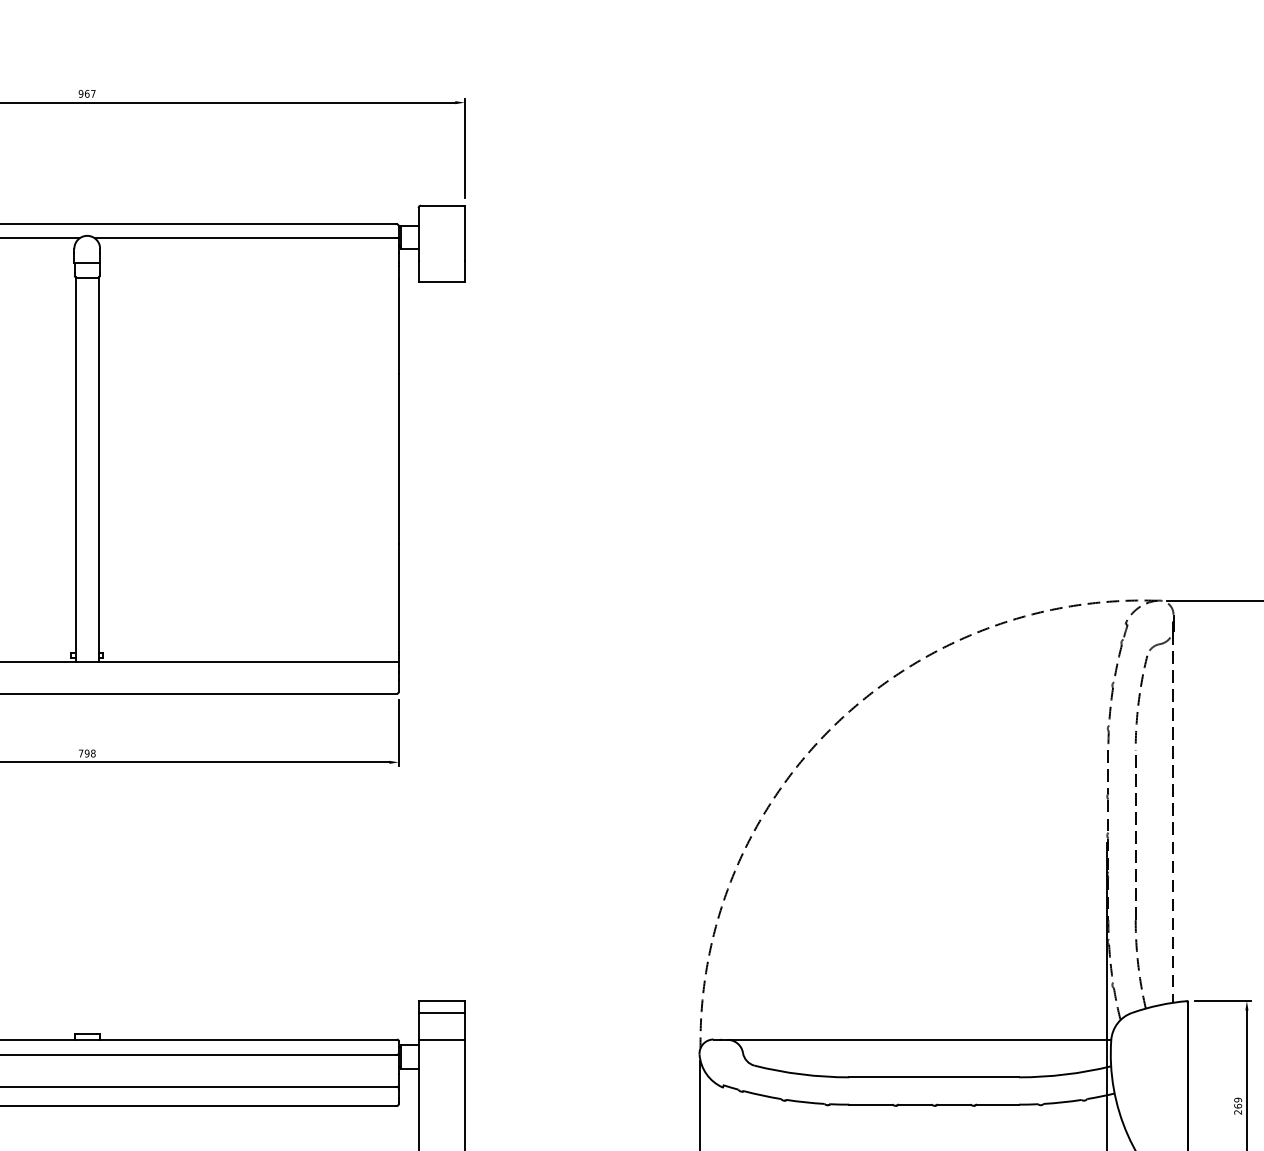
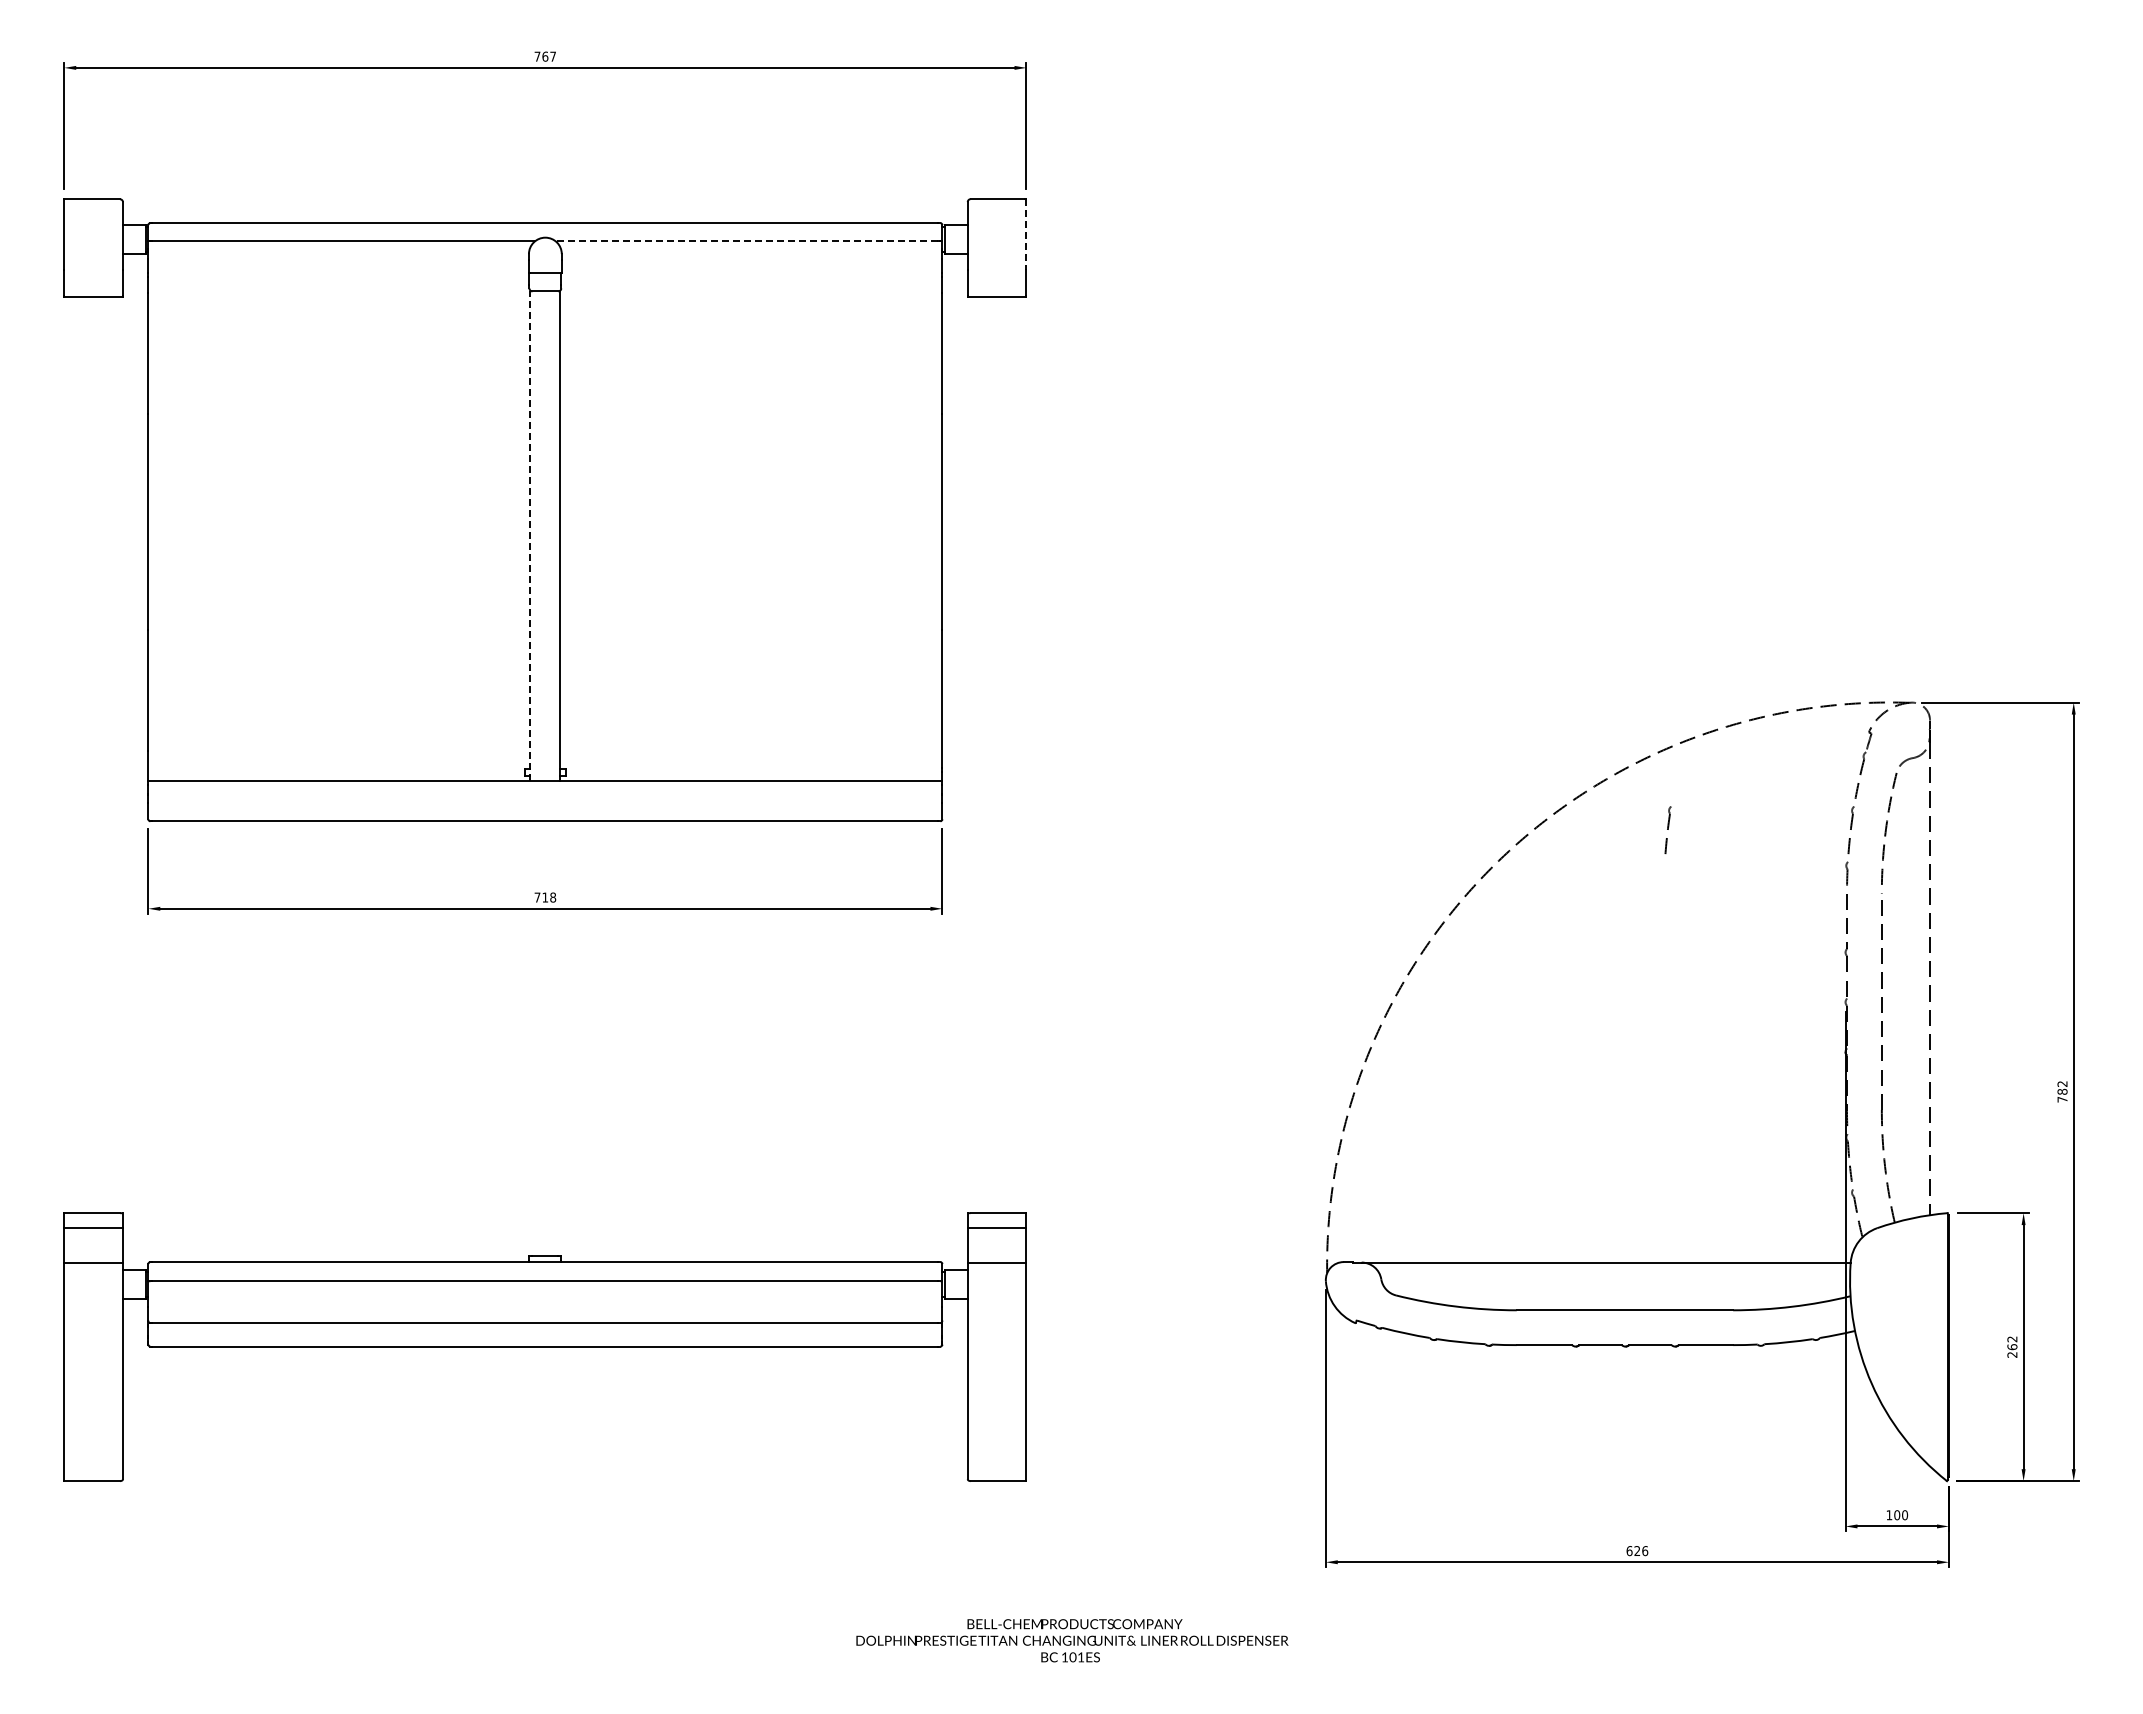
text: (81, 93) -> (537, 56), 967 -> 767
line: (464, 234) -> (1026, 235), solid -> dashed
line: (245, 238) -> (746, 241), solid -> dashed
line: (75, 469) -> (530, 535), solid -> dashed
part: (967, 700) -> (1667, 829), added
text: (87, 753) -> (545, 897), 798 -> 718
text: (1238, 1100) -> (2012, 1339), 269 -> 262

